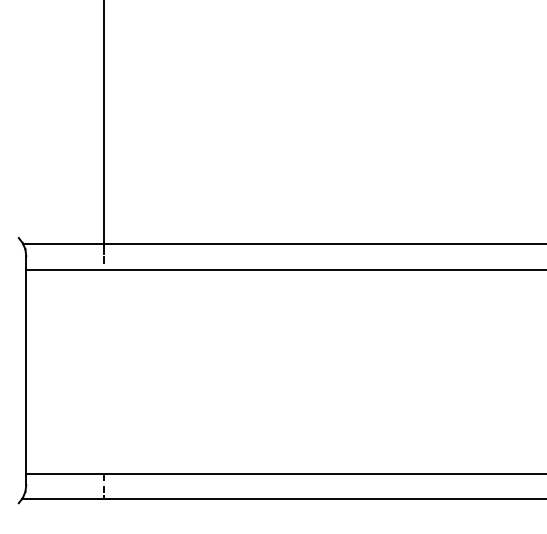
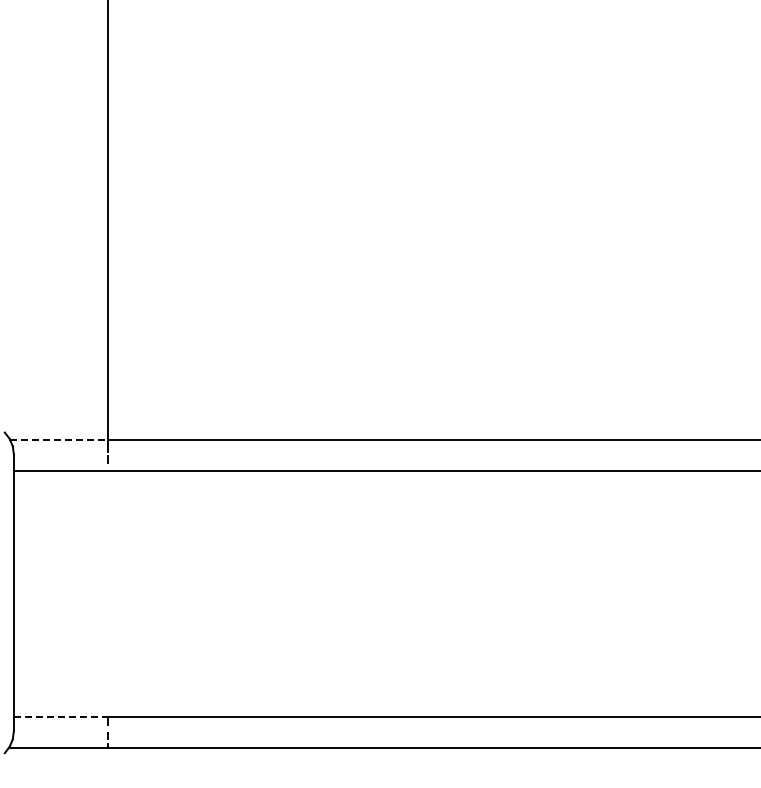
line: (64, 244) -> (59, 440), solid -> dashed
line: (64, 473) -> (60, 717), solid -> dashed

